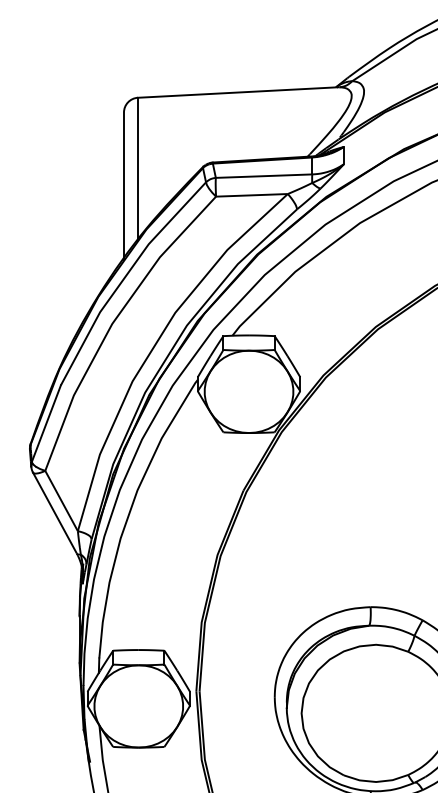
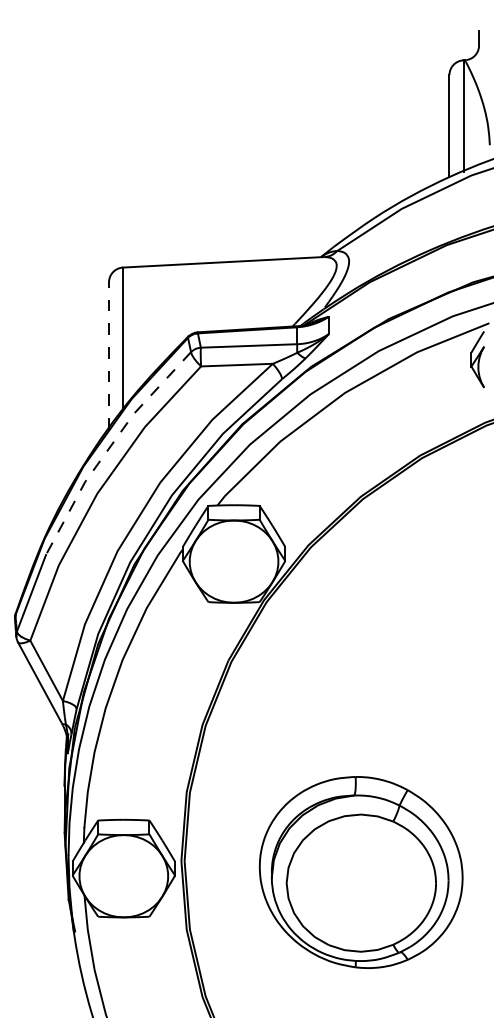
line: (124, 186) -> (109, 356), solid -> dashed
line: (125, 277) -> (110, 447), solid -> dashed

